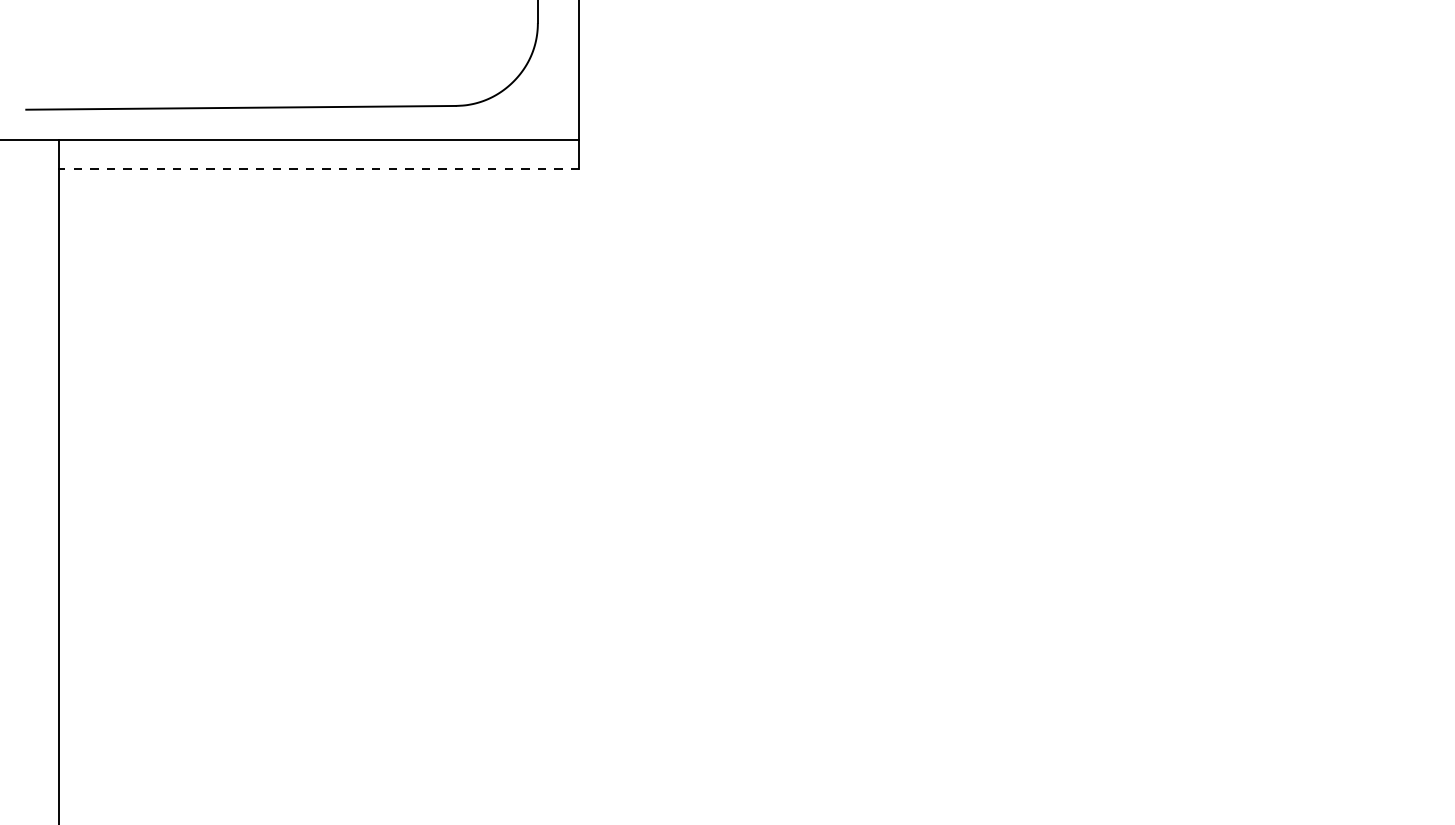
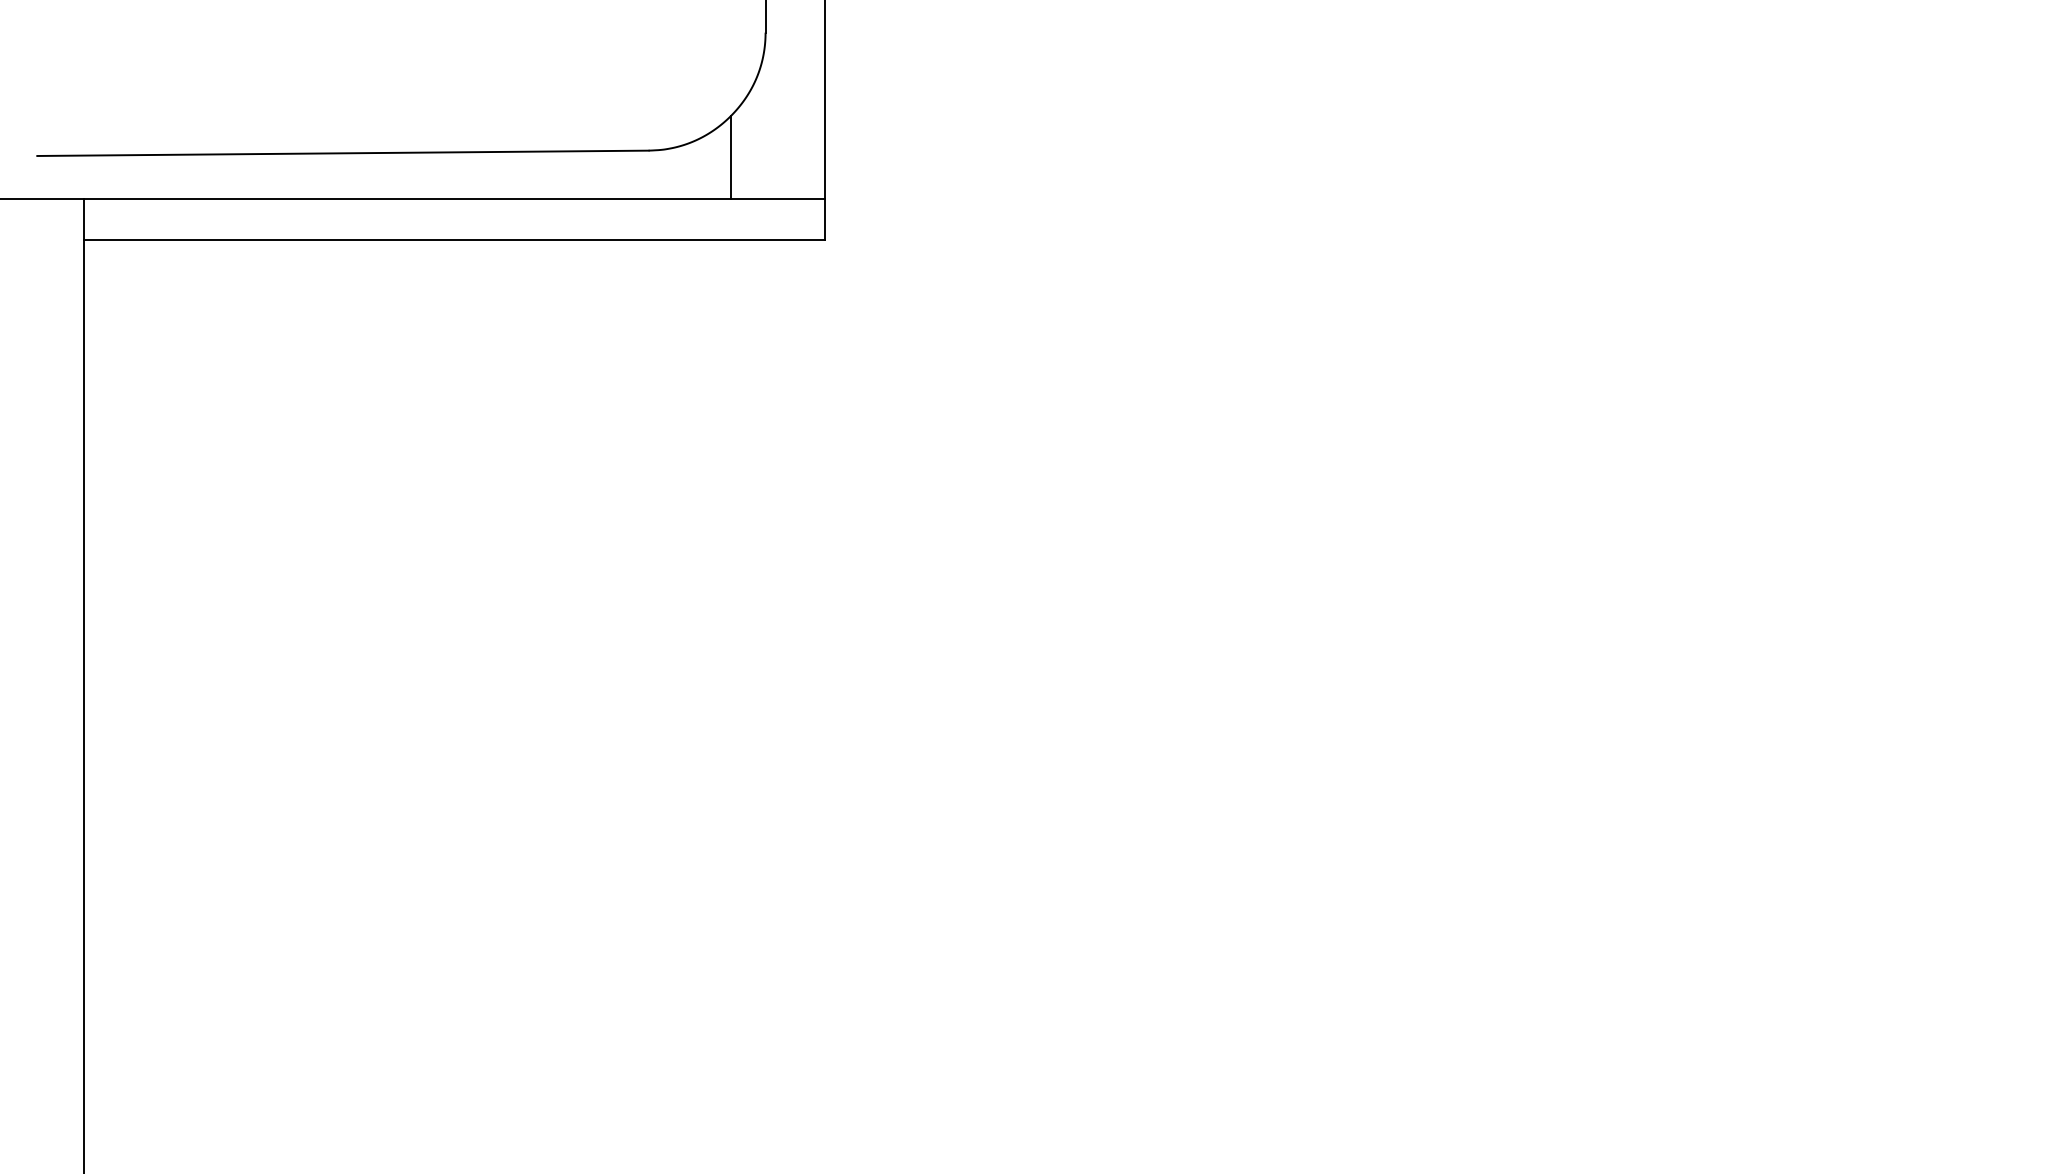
line: (513, 110) -> (730, 157), added
line: (318, 169) -> (453, 240), dashed -> solid

